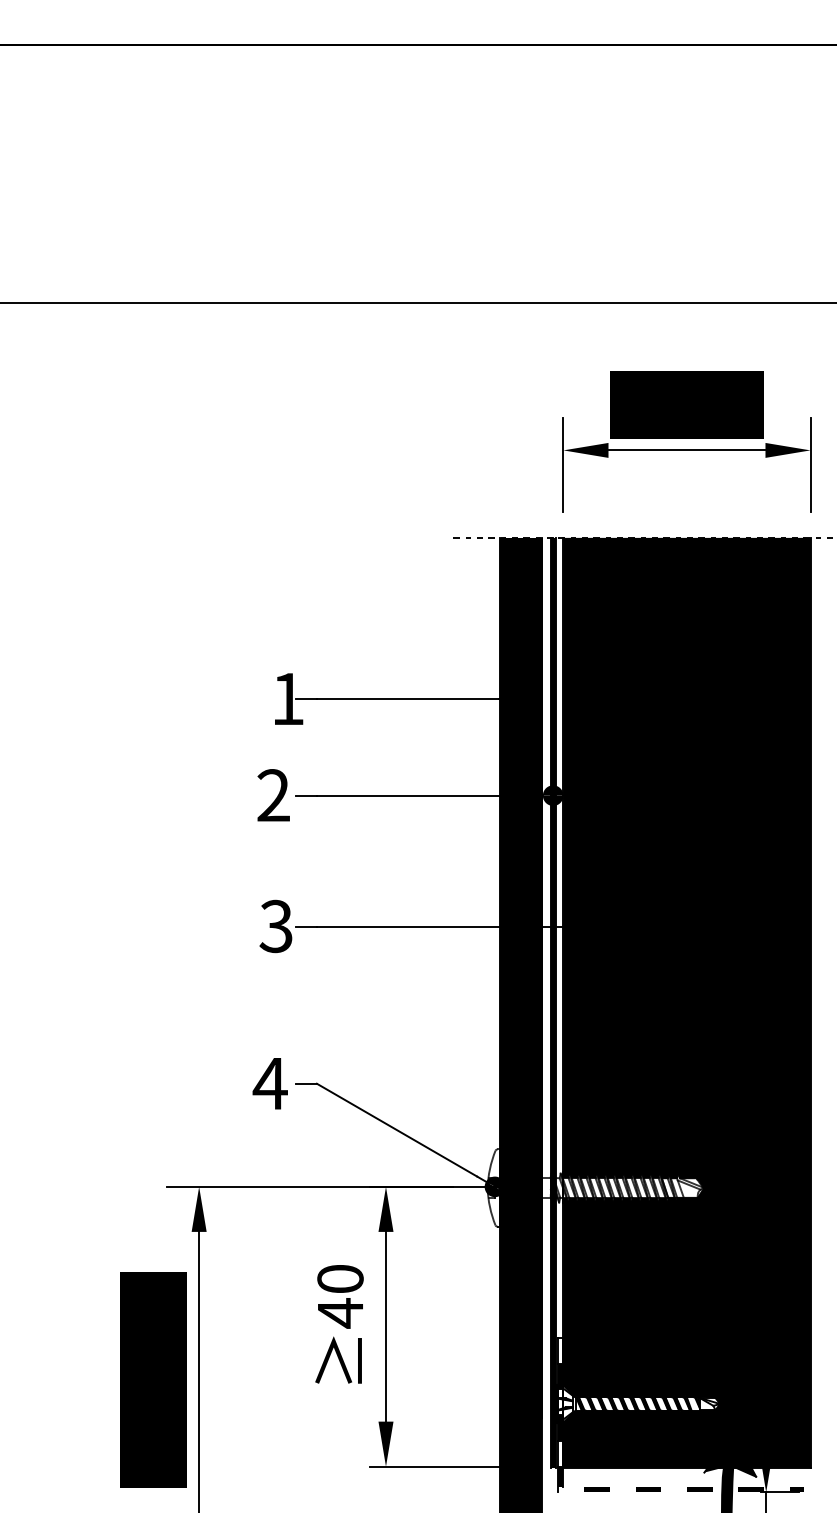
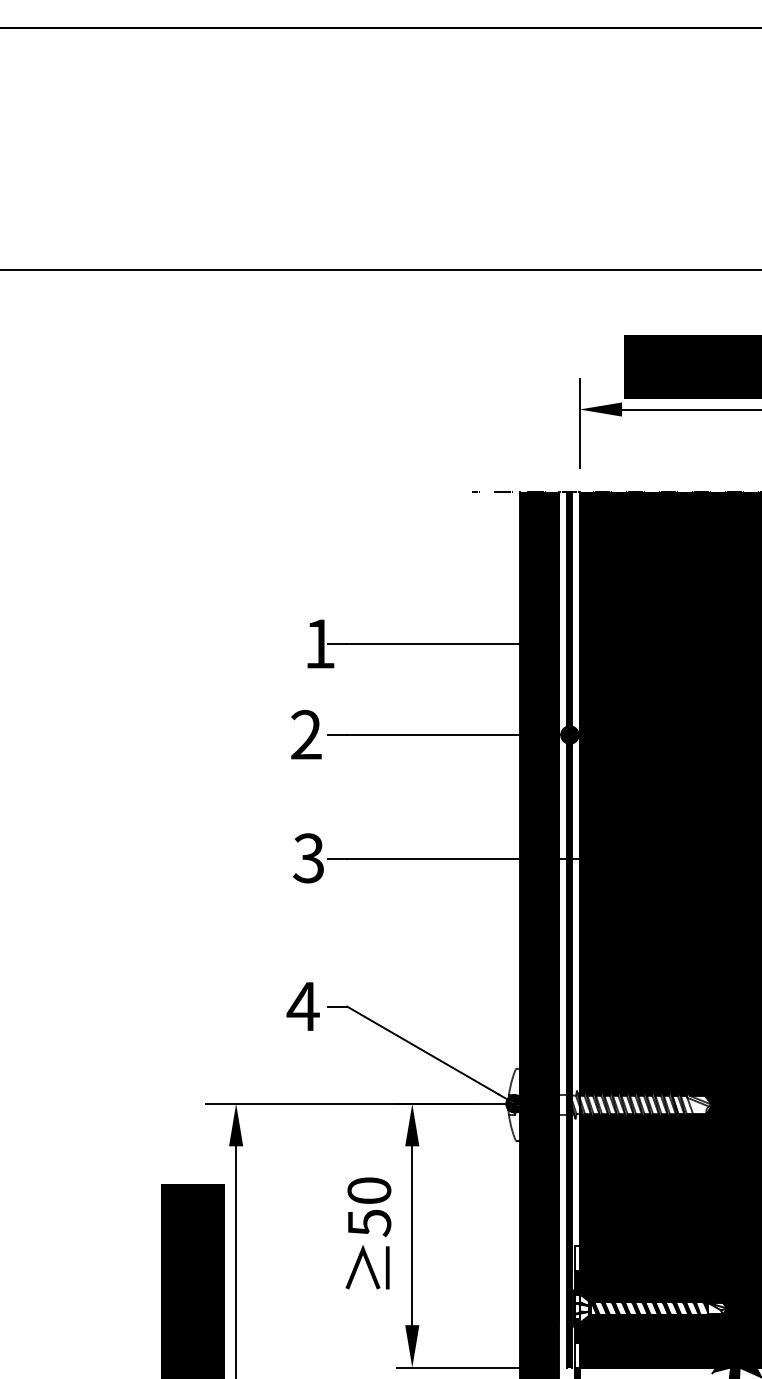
text: (340, 1313) -> (369, 1223), 40 -> 50

